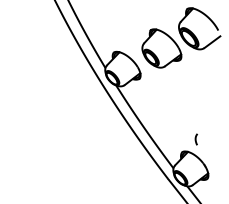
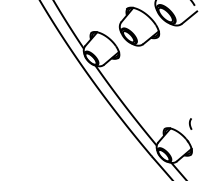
curve: (195, 139) -> (189, 124), moved

